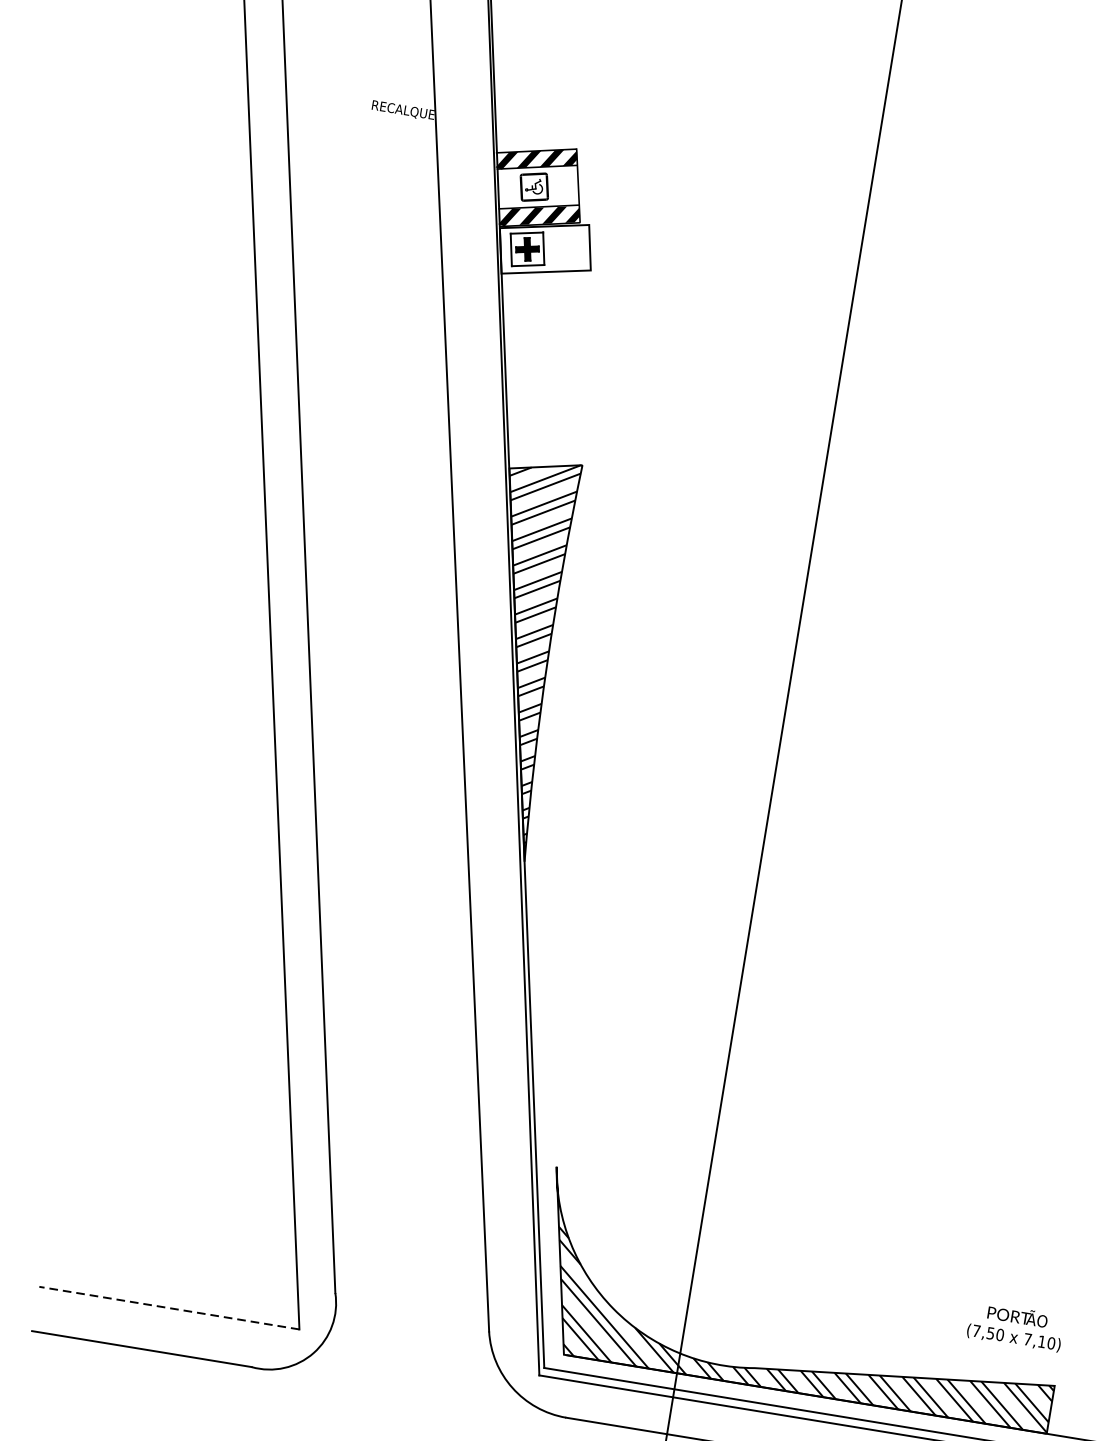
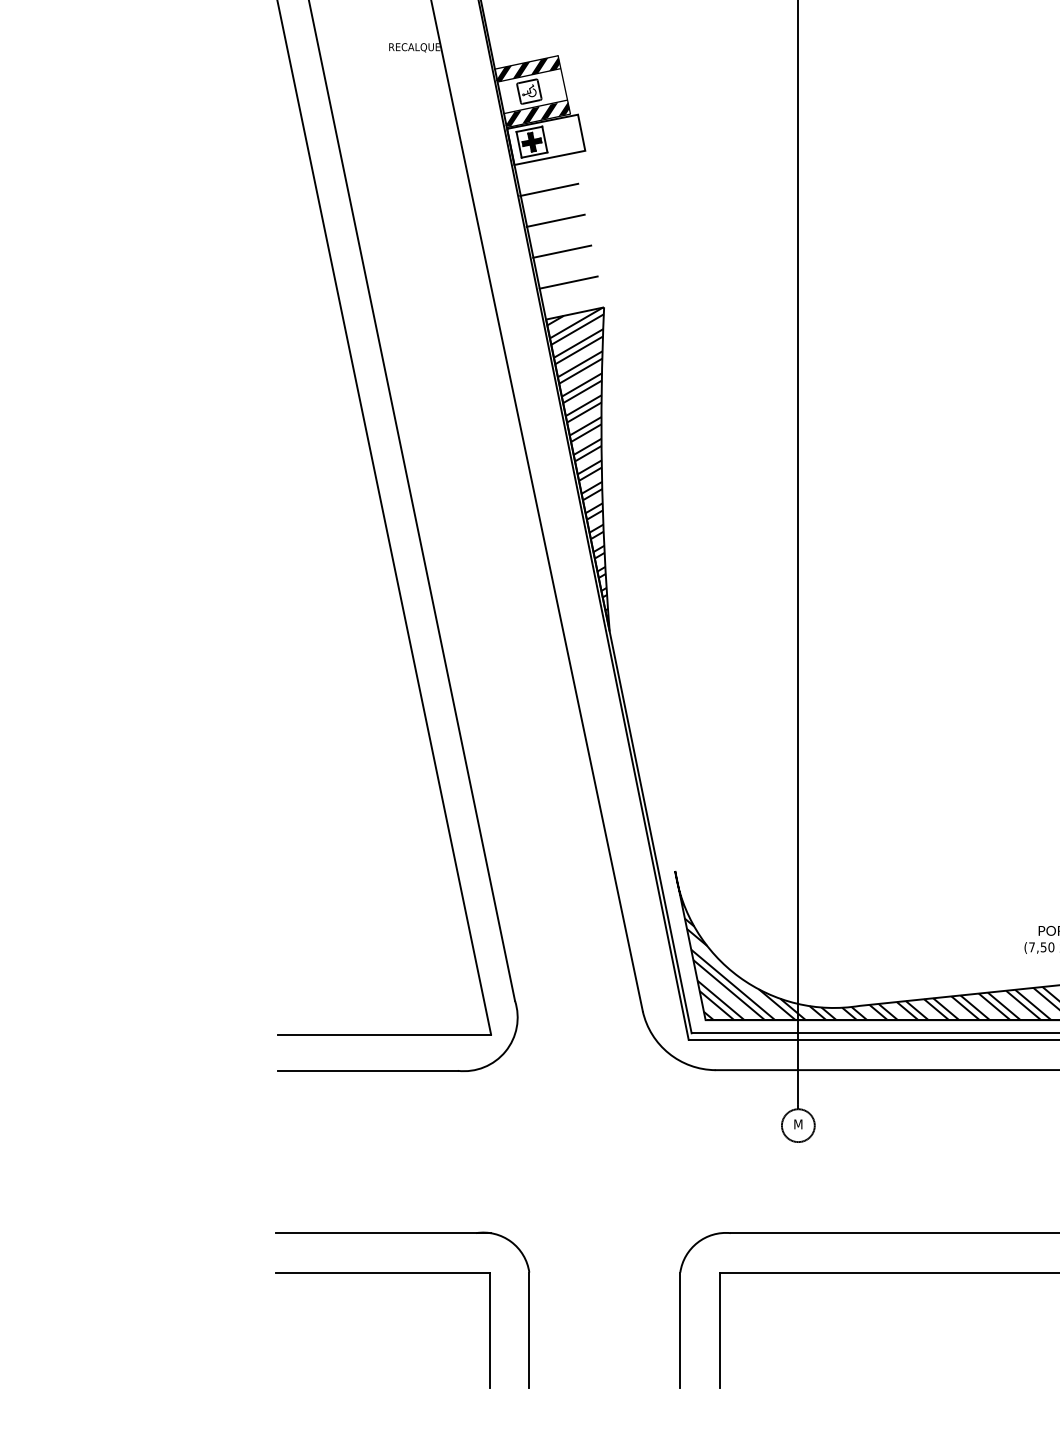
line: (539, 310) -> (549, 189), added
line: (540, 349) -> (555, 220), added
line: (542, 388) -> (562, 251), added
line: (544, 427) -> (568, 282), added
line: (169, 1308) -> (384, 1034), dashed -> solid

